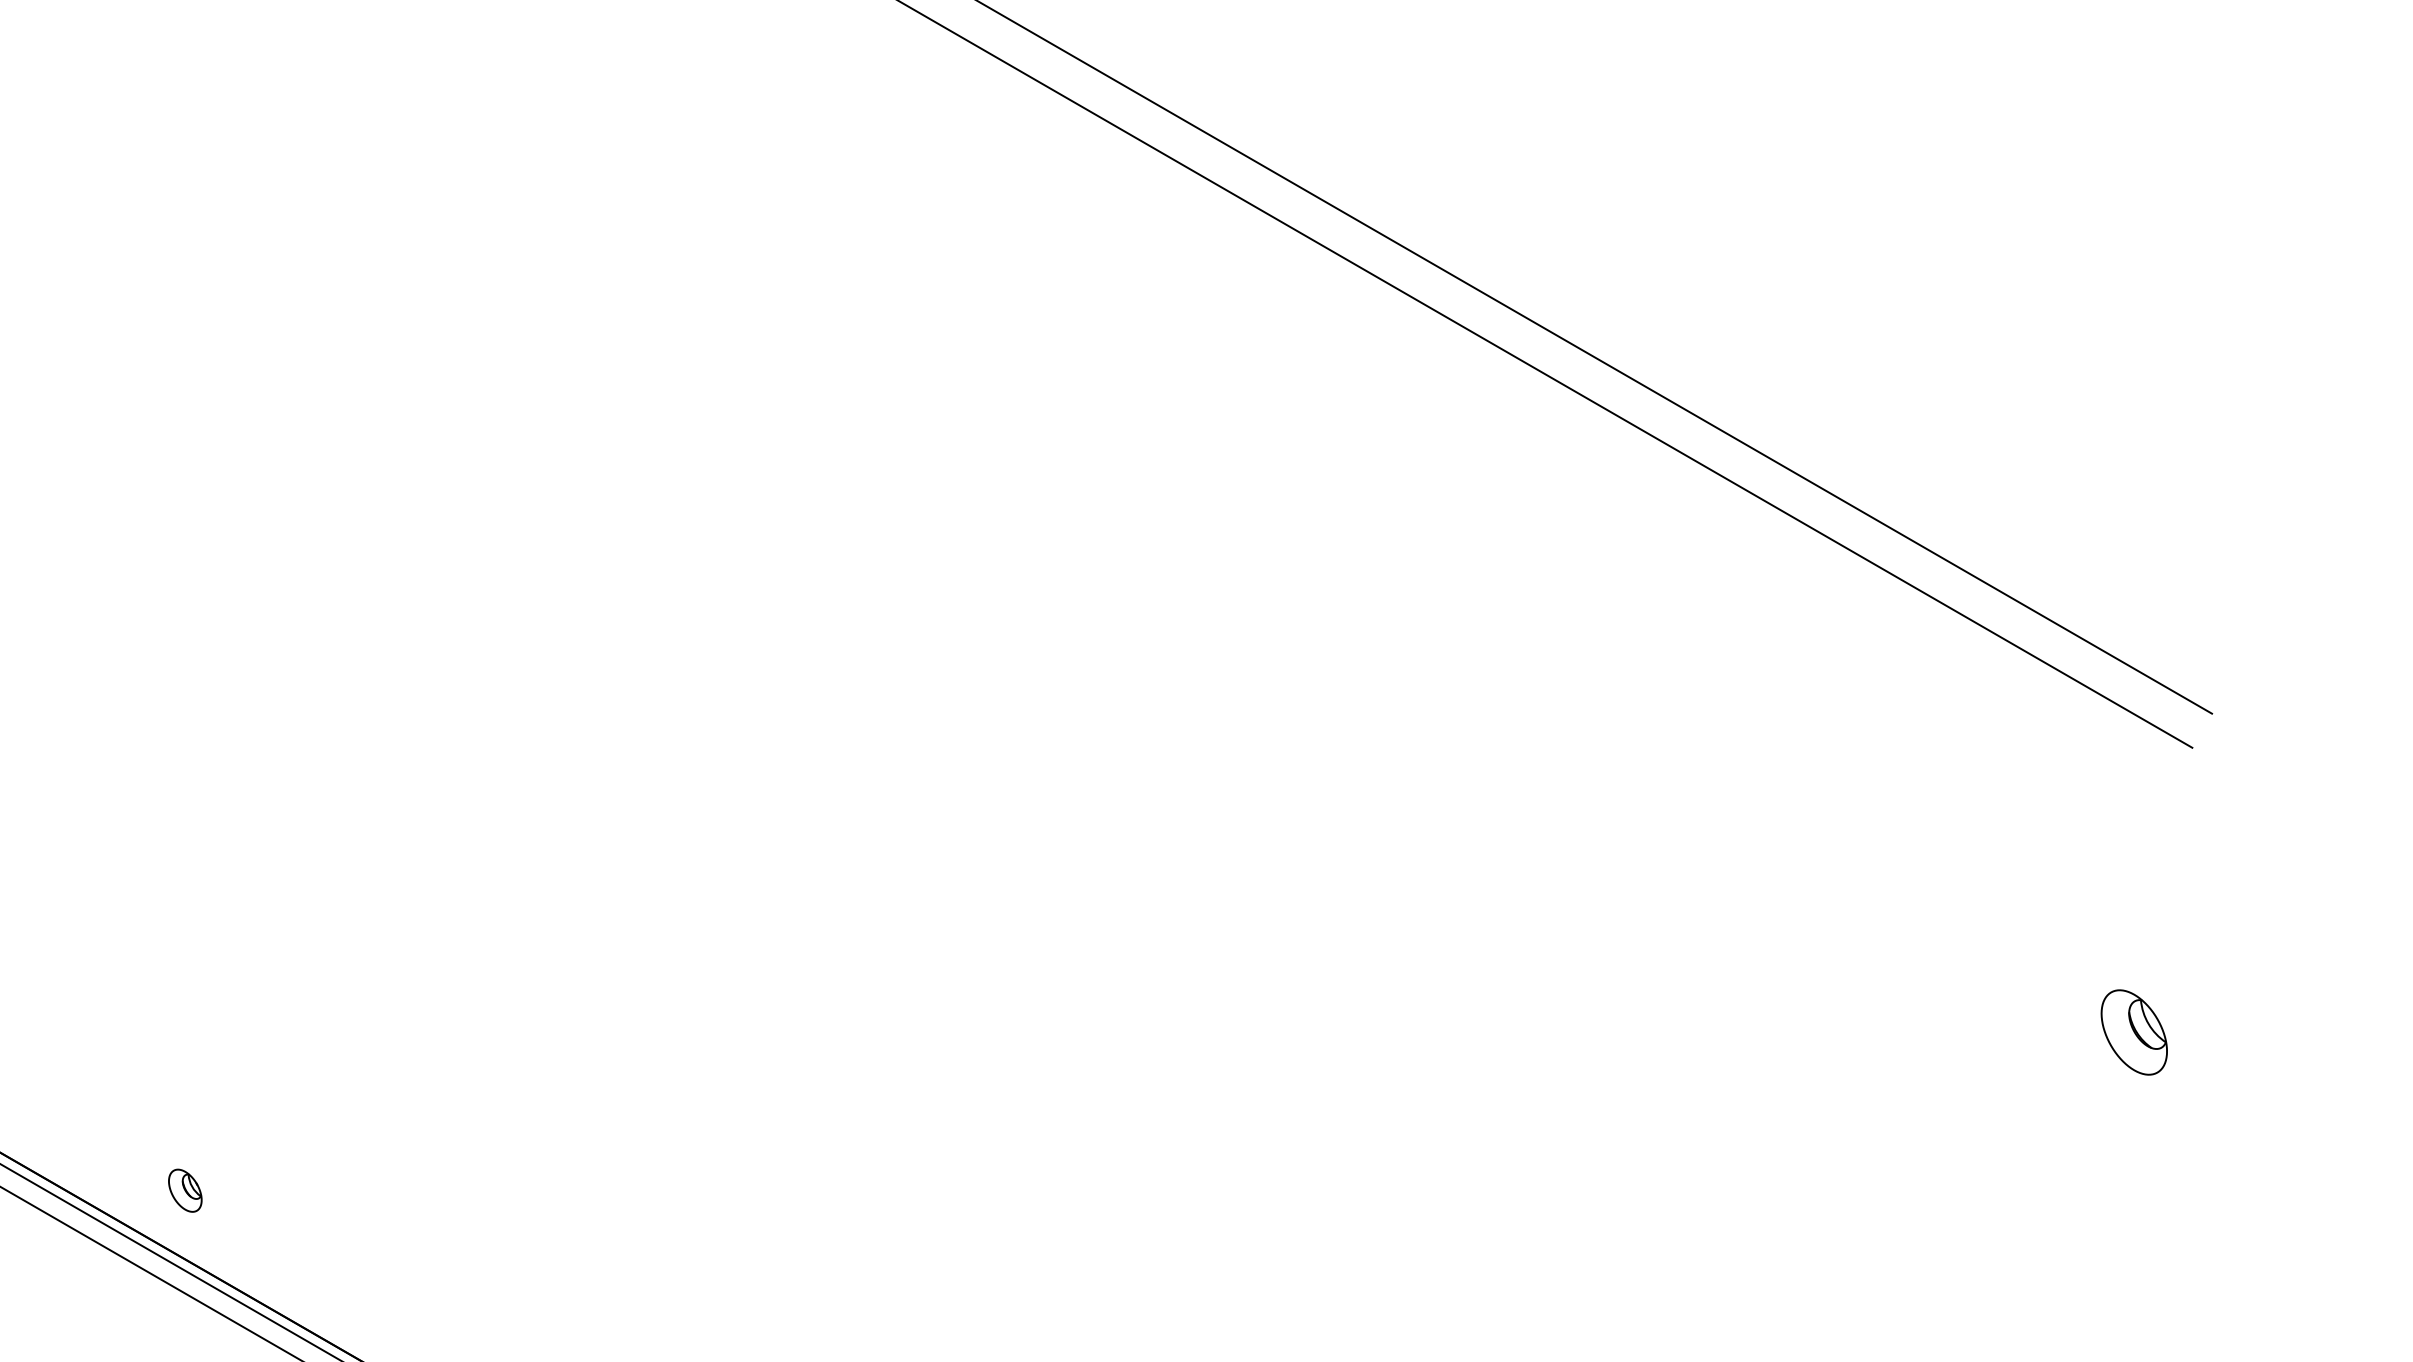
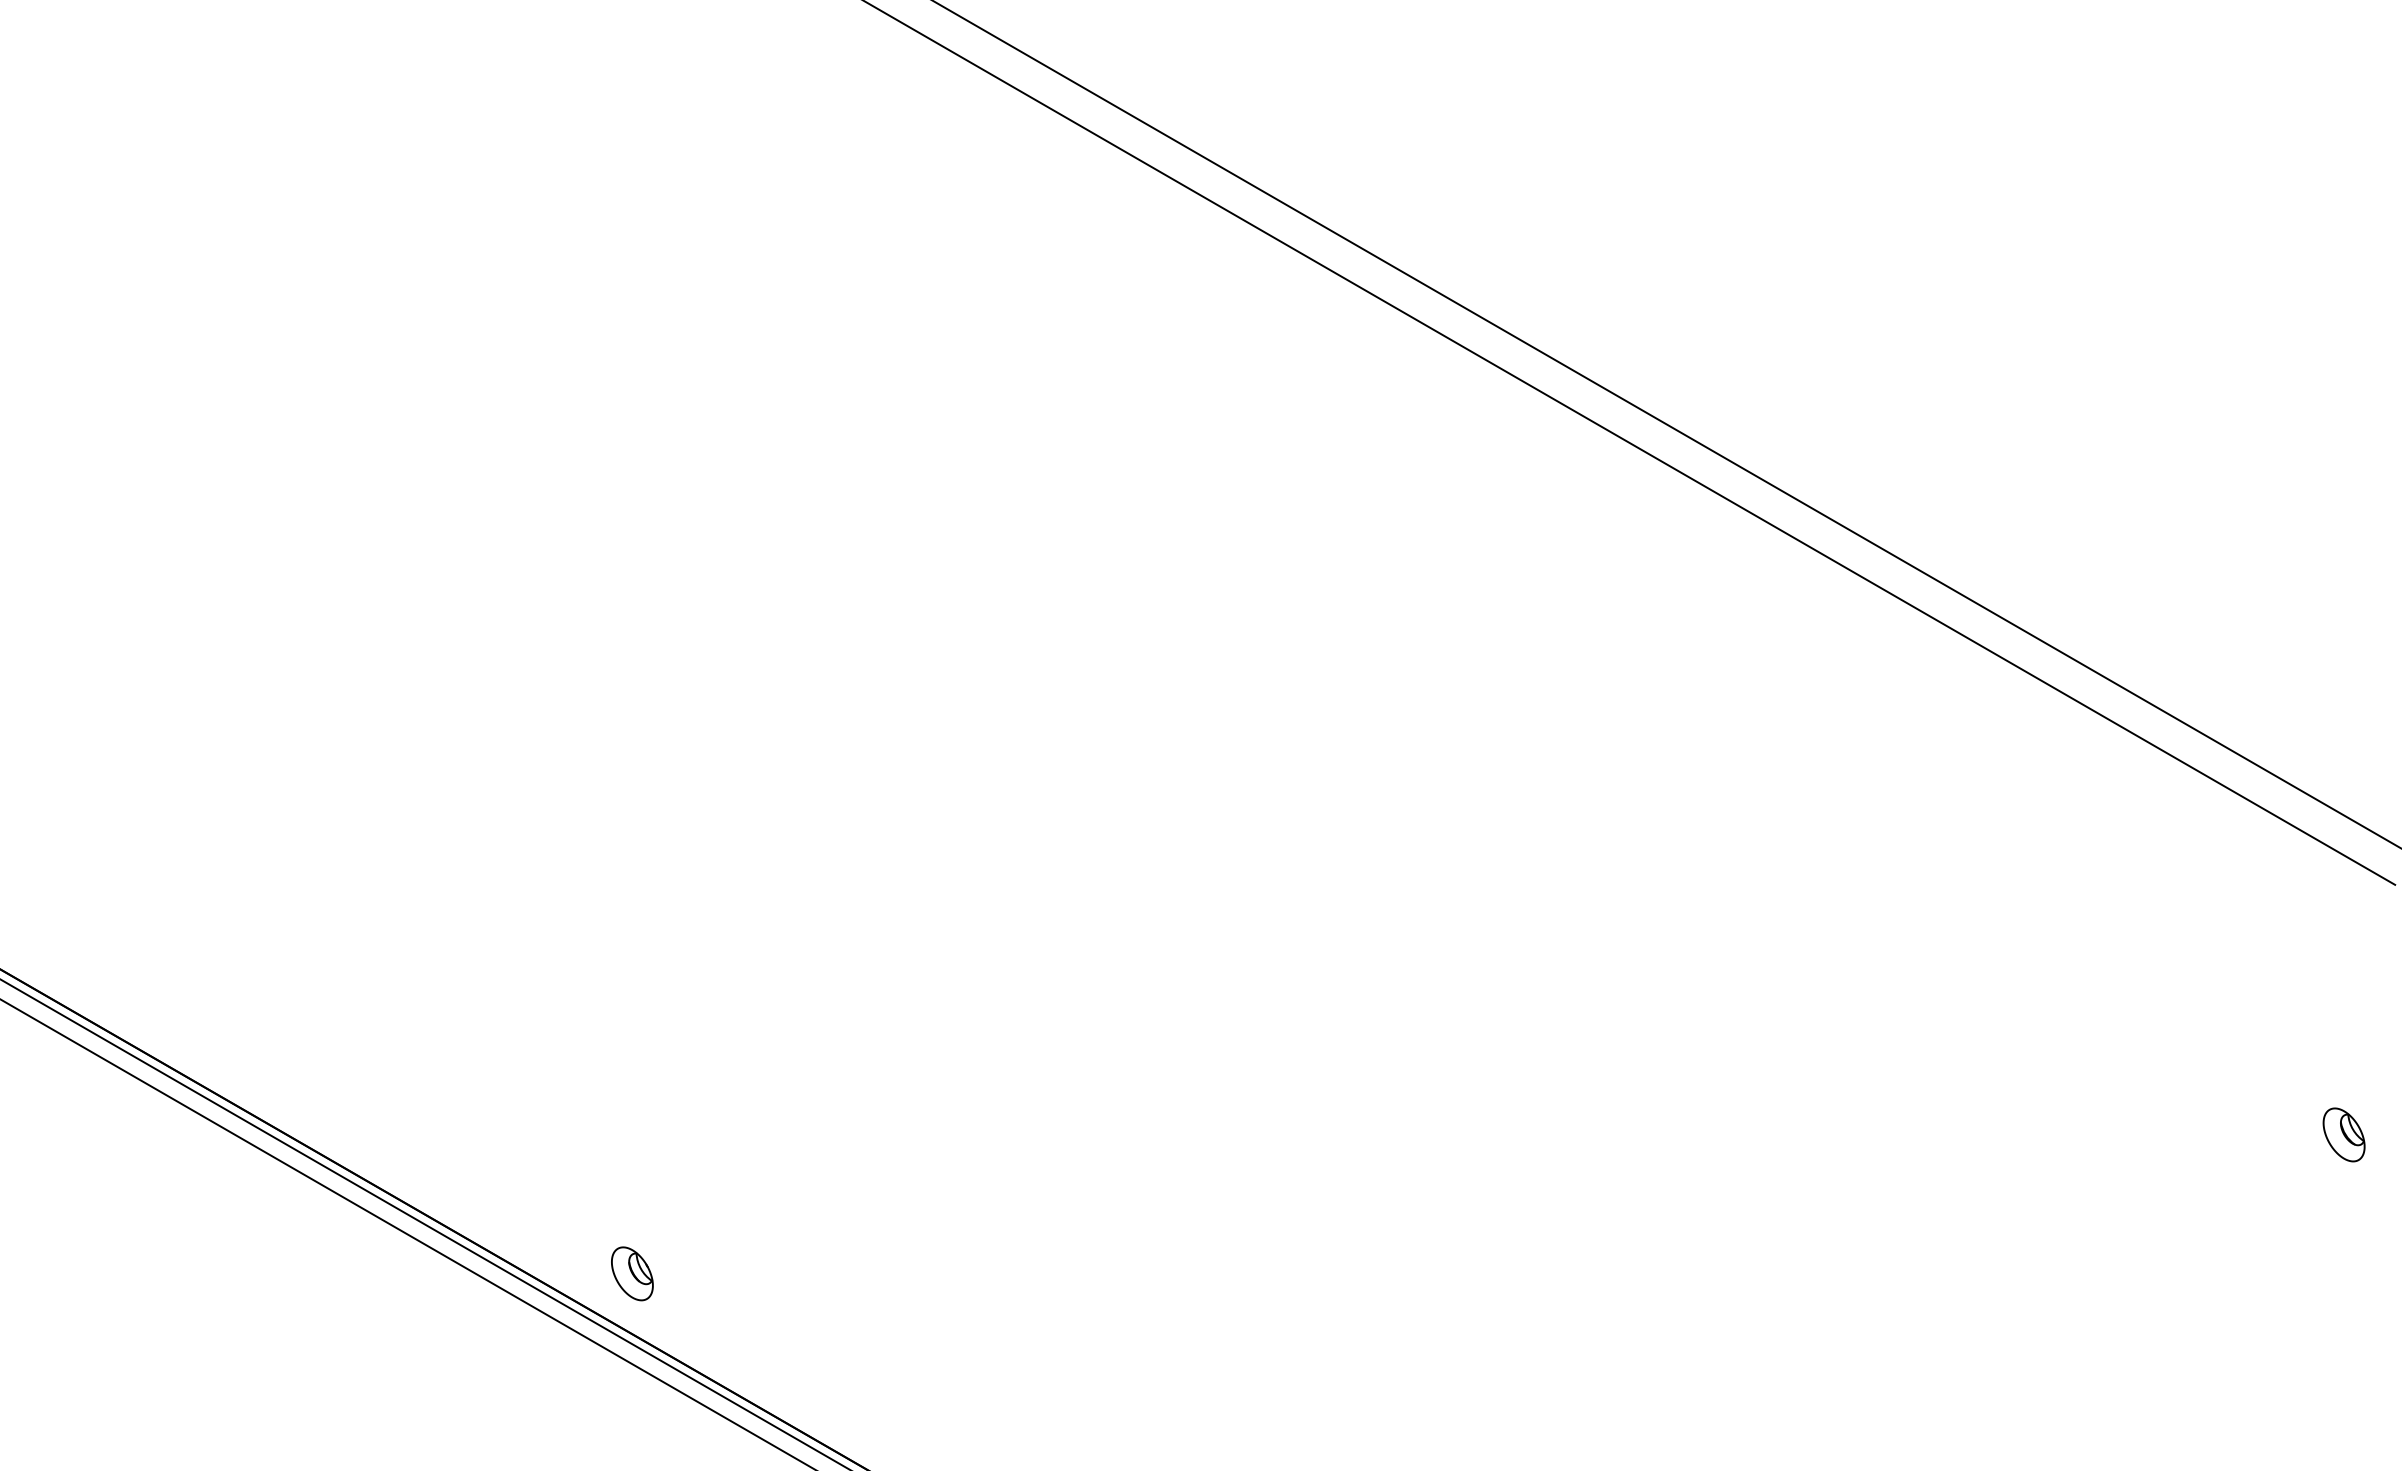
part: (2133, 1032) -> (2343, 1134), size x0.71
part: (185, 1190) -> (632, 1273), size x1.43

